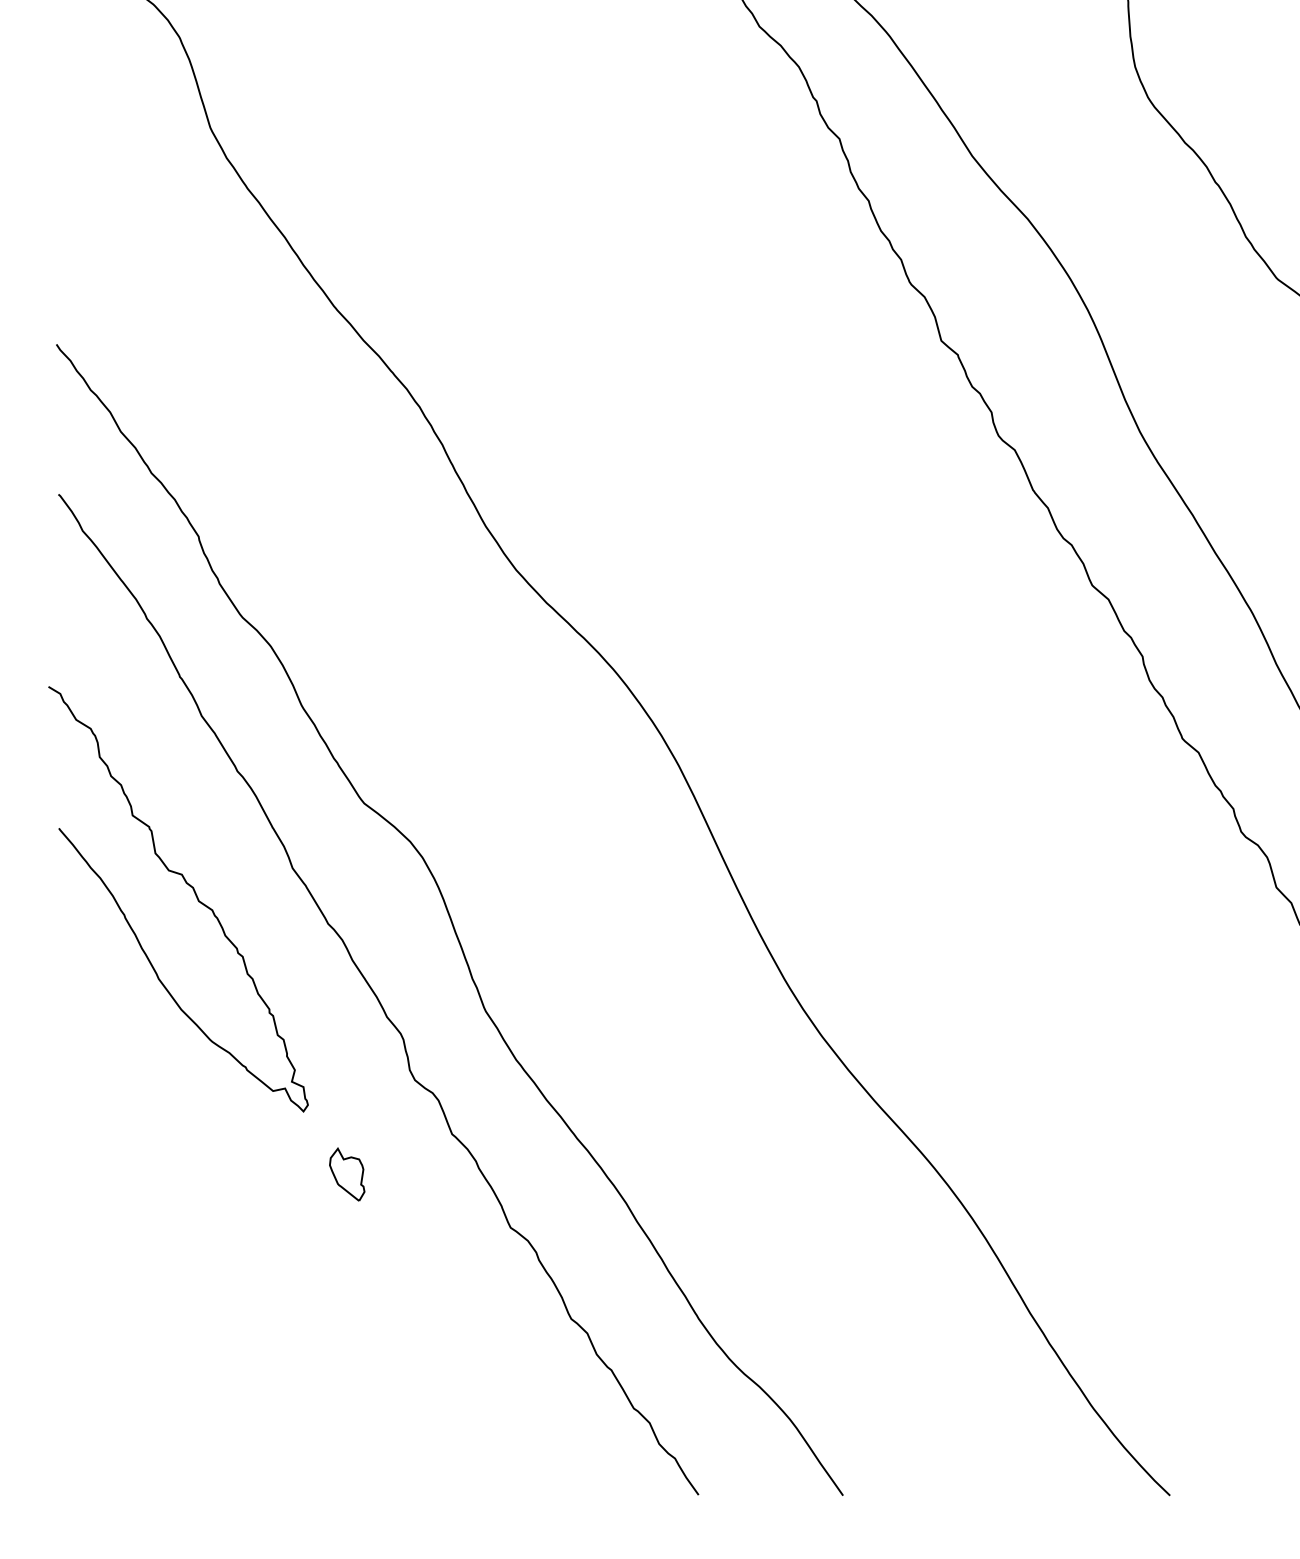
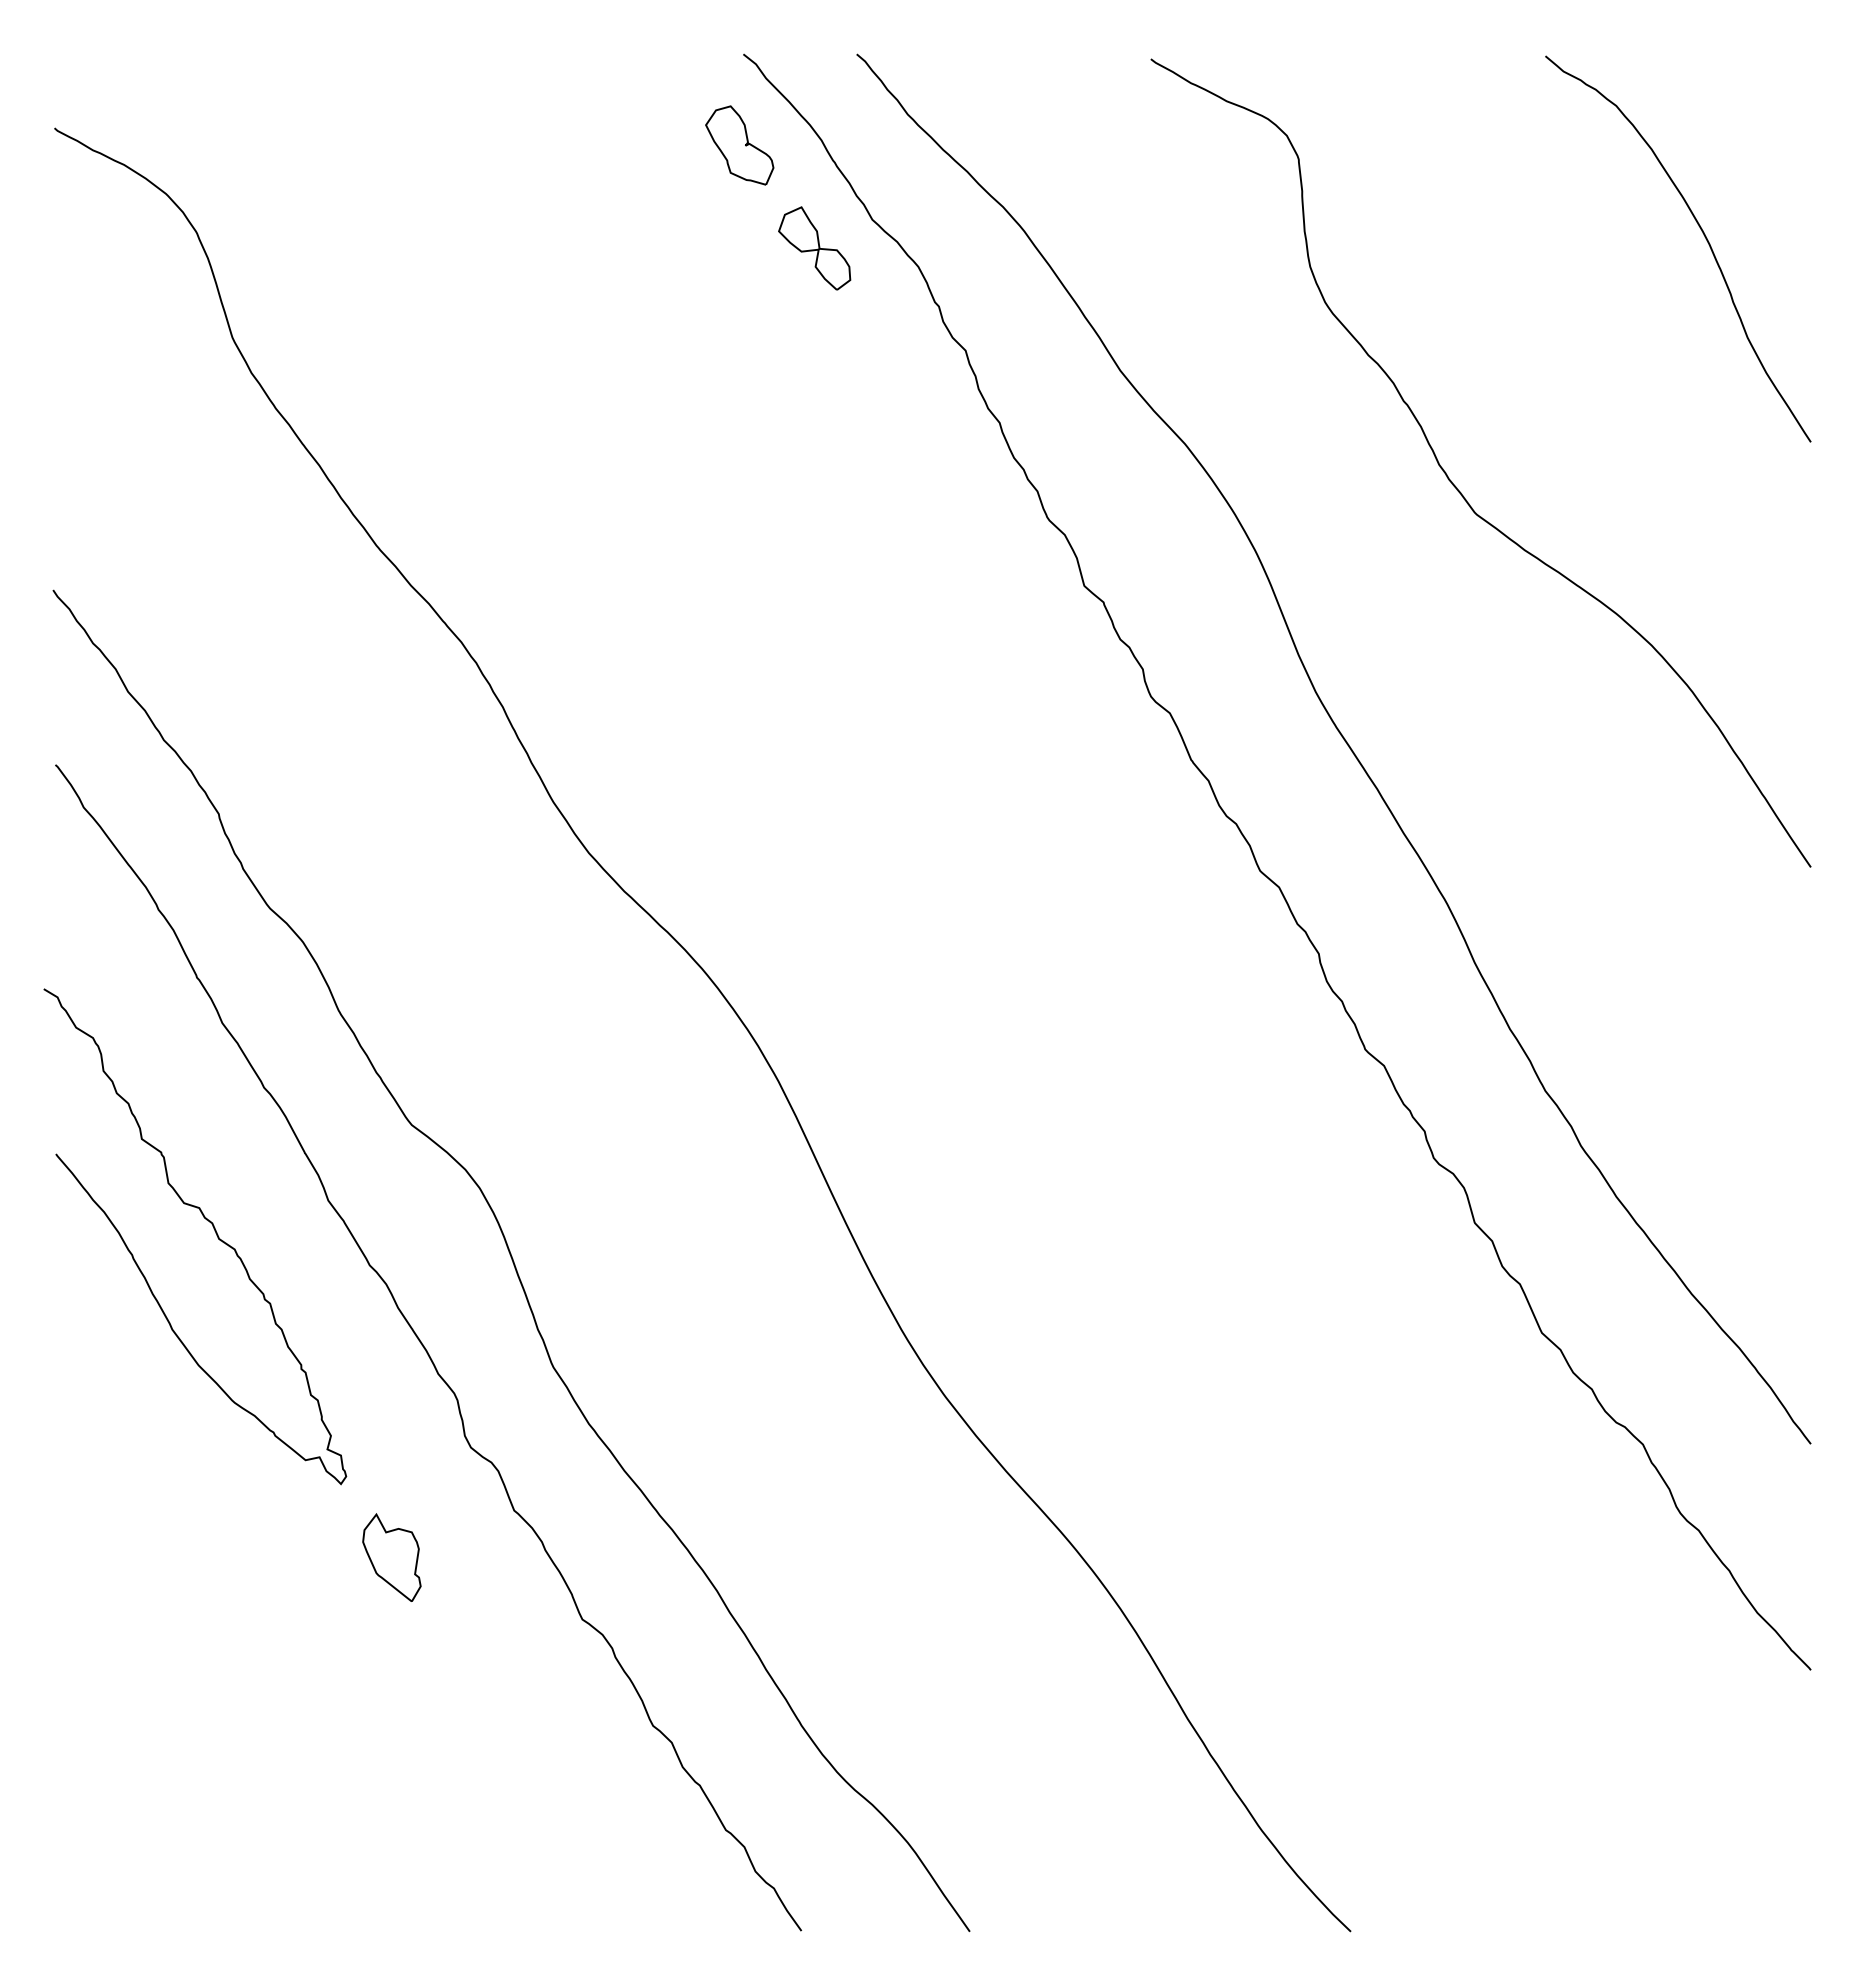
part: (709, 51) -> (814, 248), added
part: (346, 1174) -> (391, 1557), size x1.43

